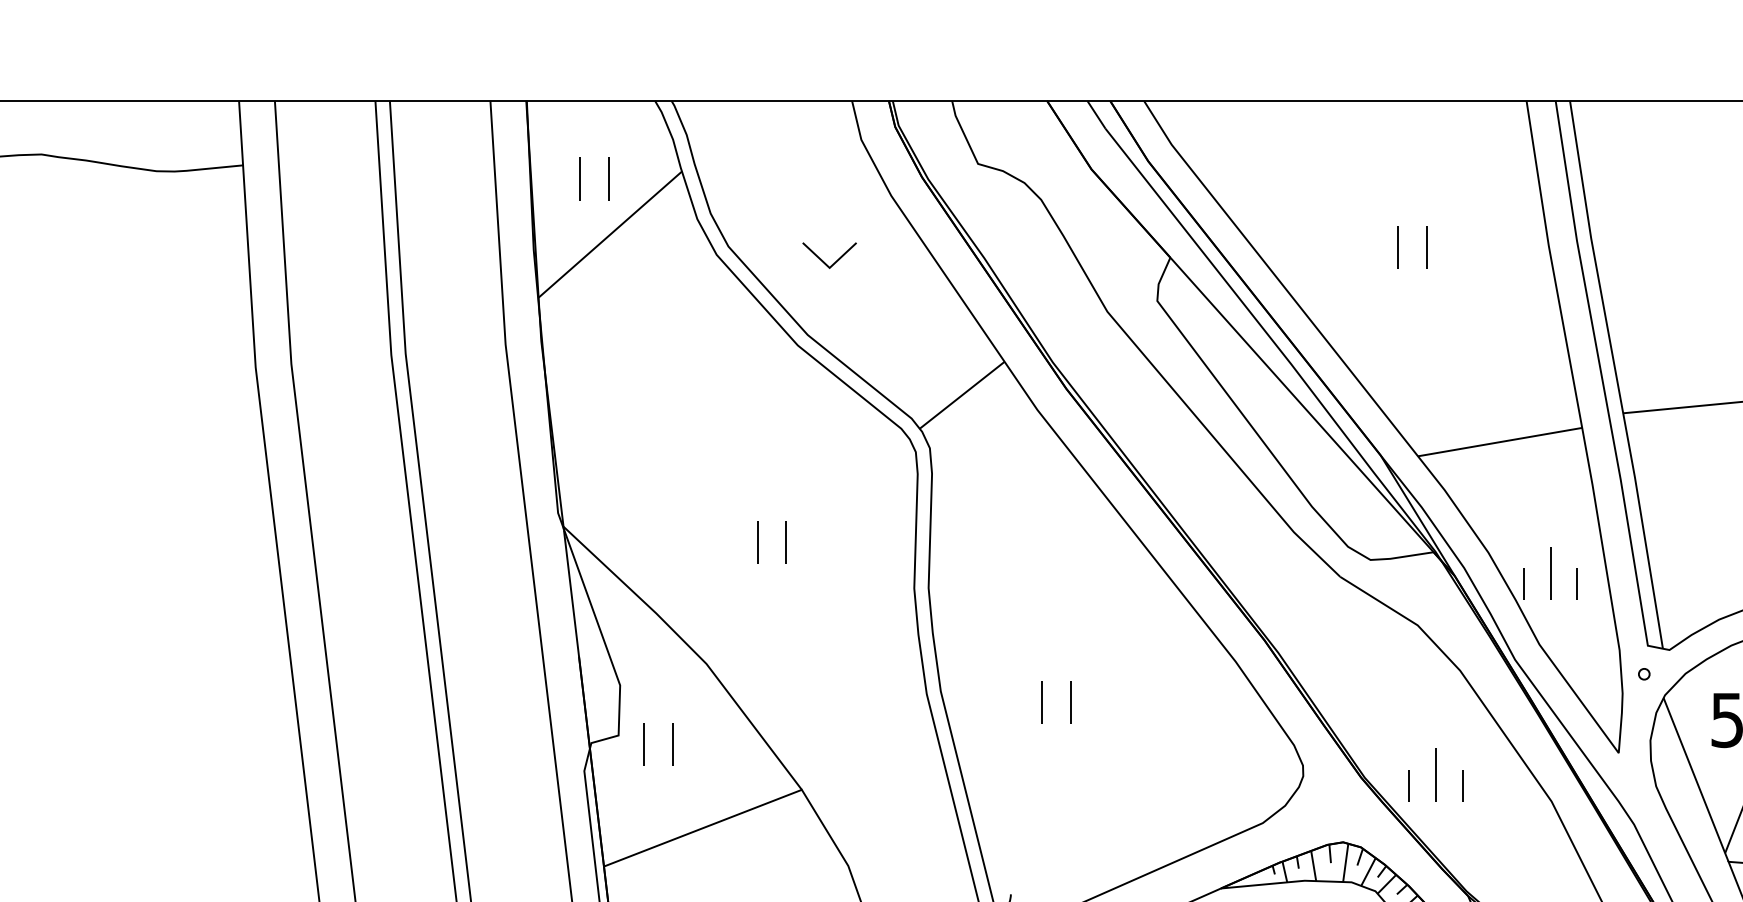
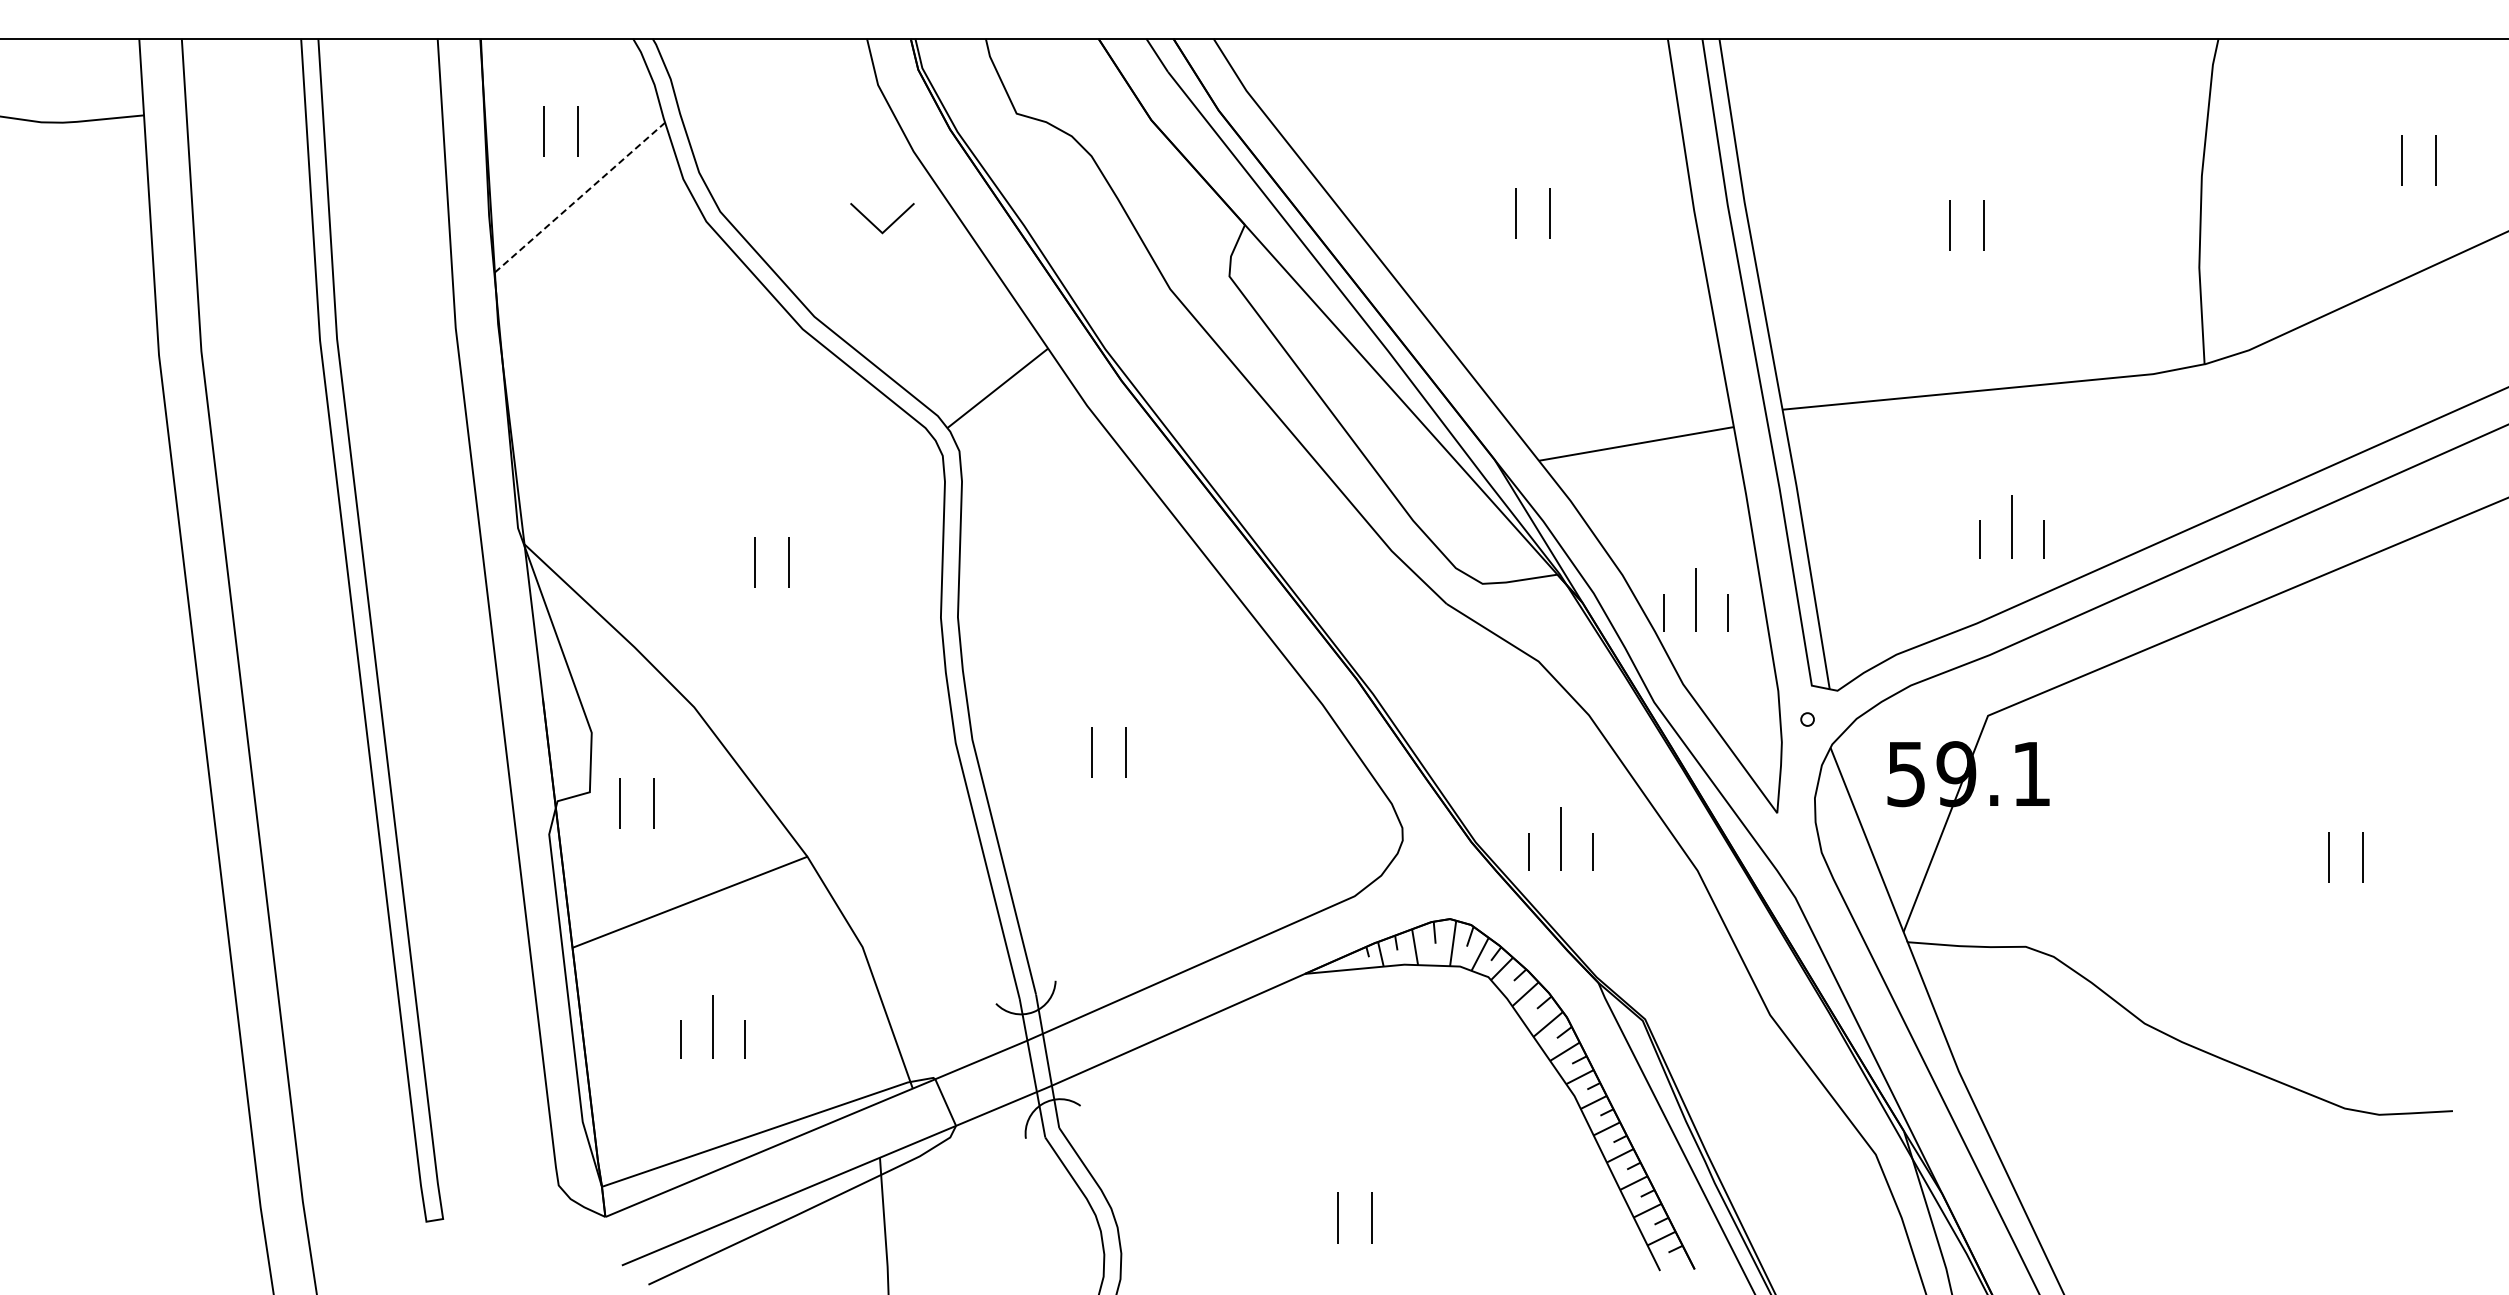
line: (610, 234) -> (580, 197), solid -> dashed
part: (823, 261) -> (875, 225), moved

